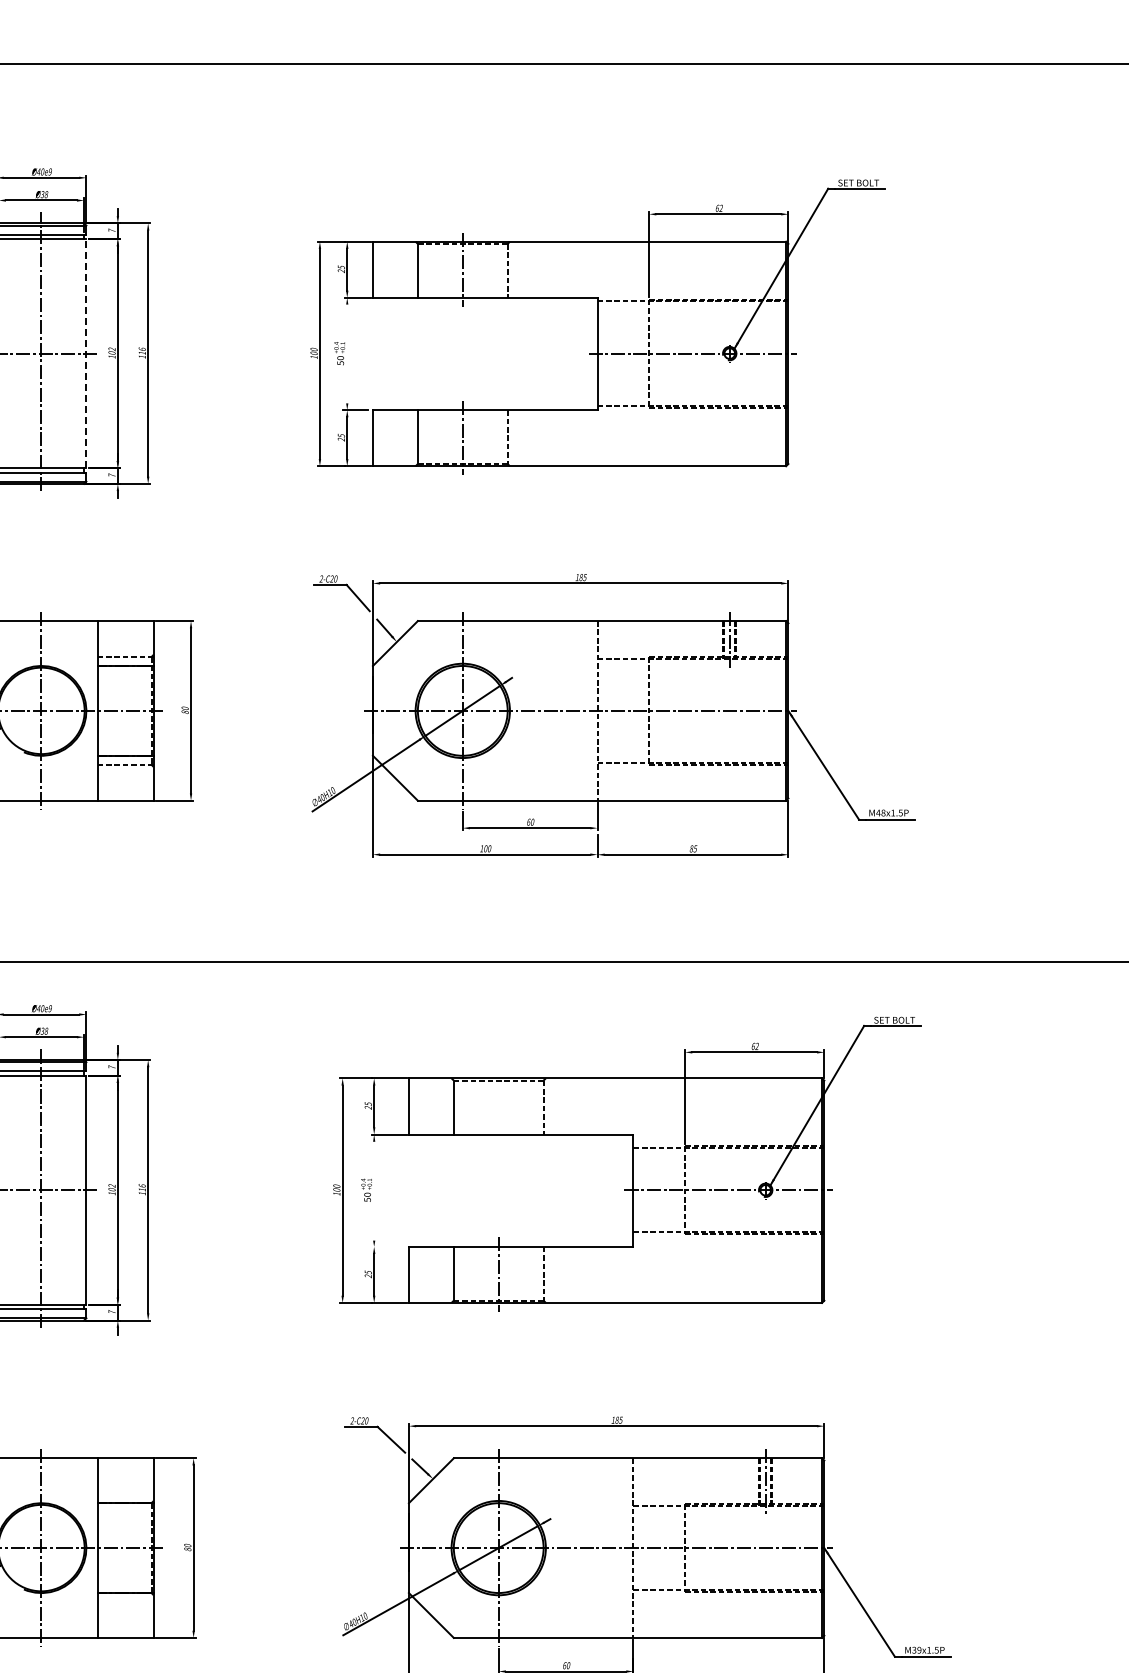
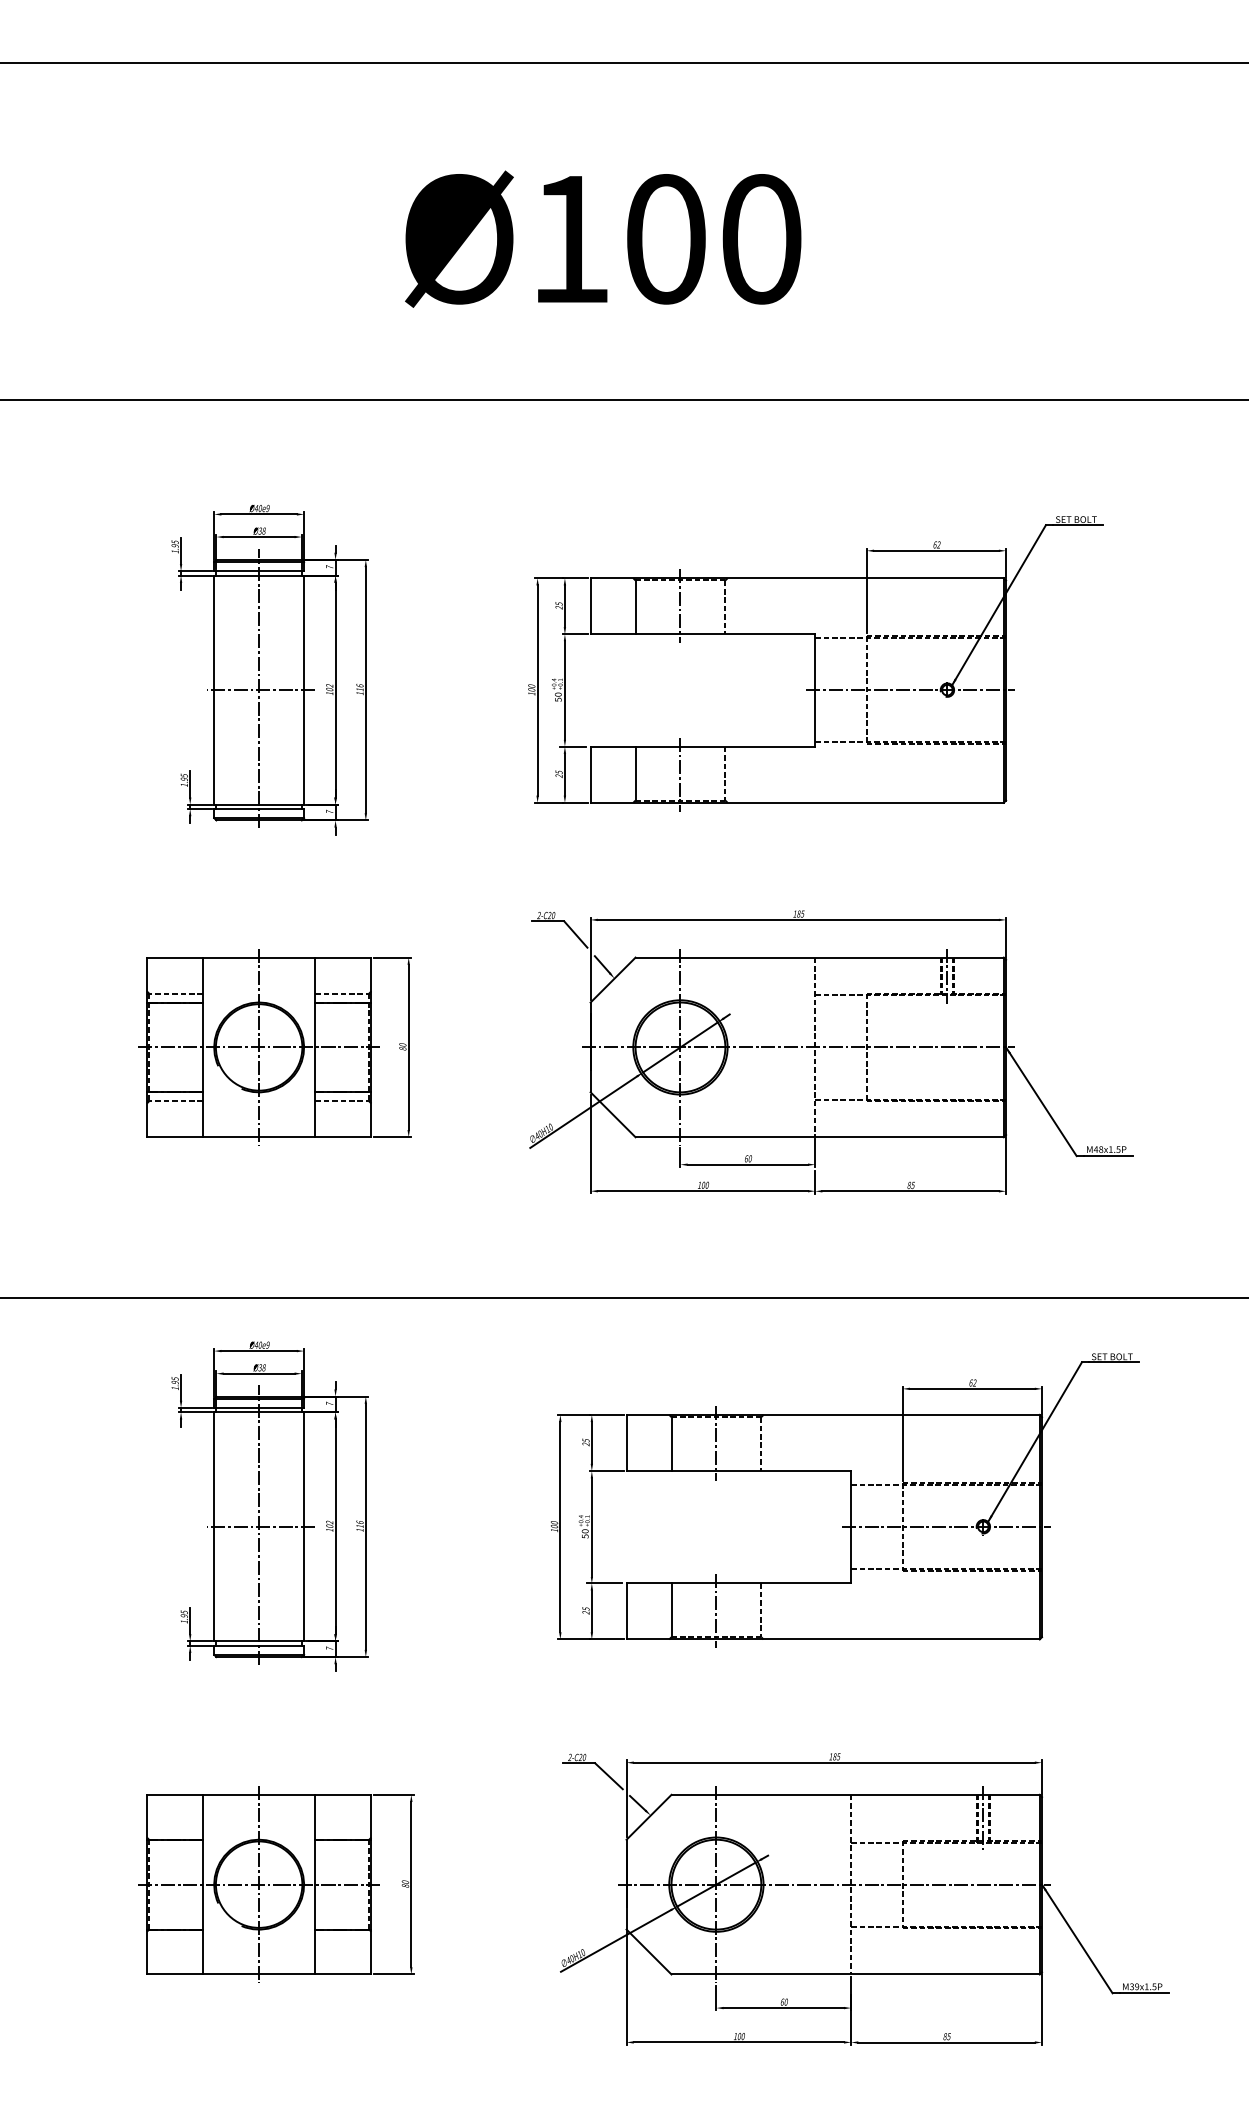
line: (86, 353) -> (304, 690), dashed -> solid
line: (346, 353) -> (564, 690), added
line: (498, 1105) -> (716, 1442), added
line: (373, 1190) -> (591, 1527), added
line: (386, 1246) -> (604, 1583), added

